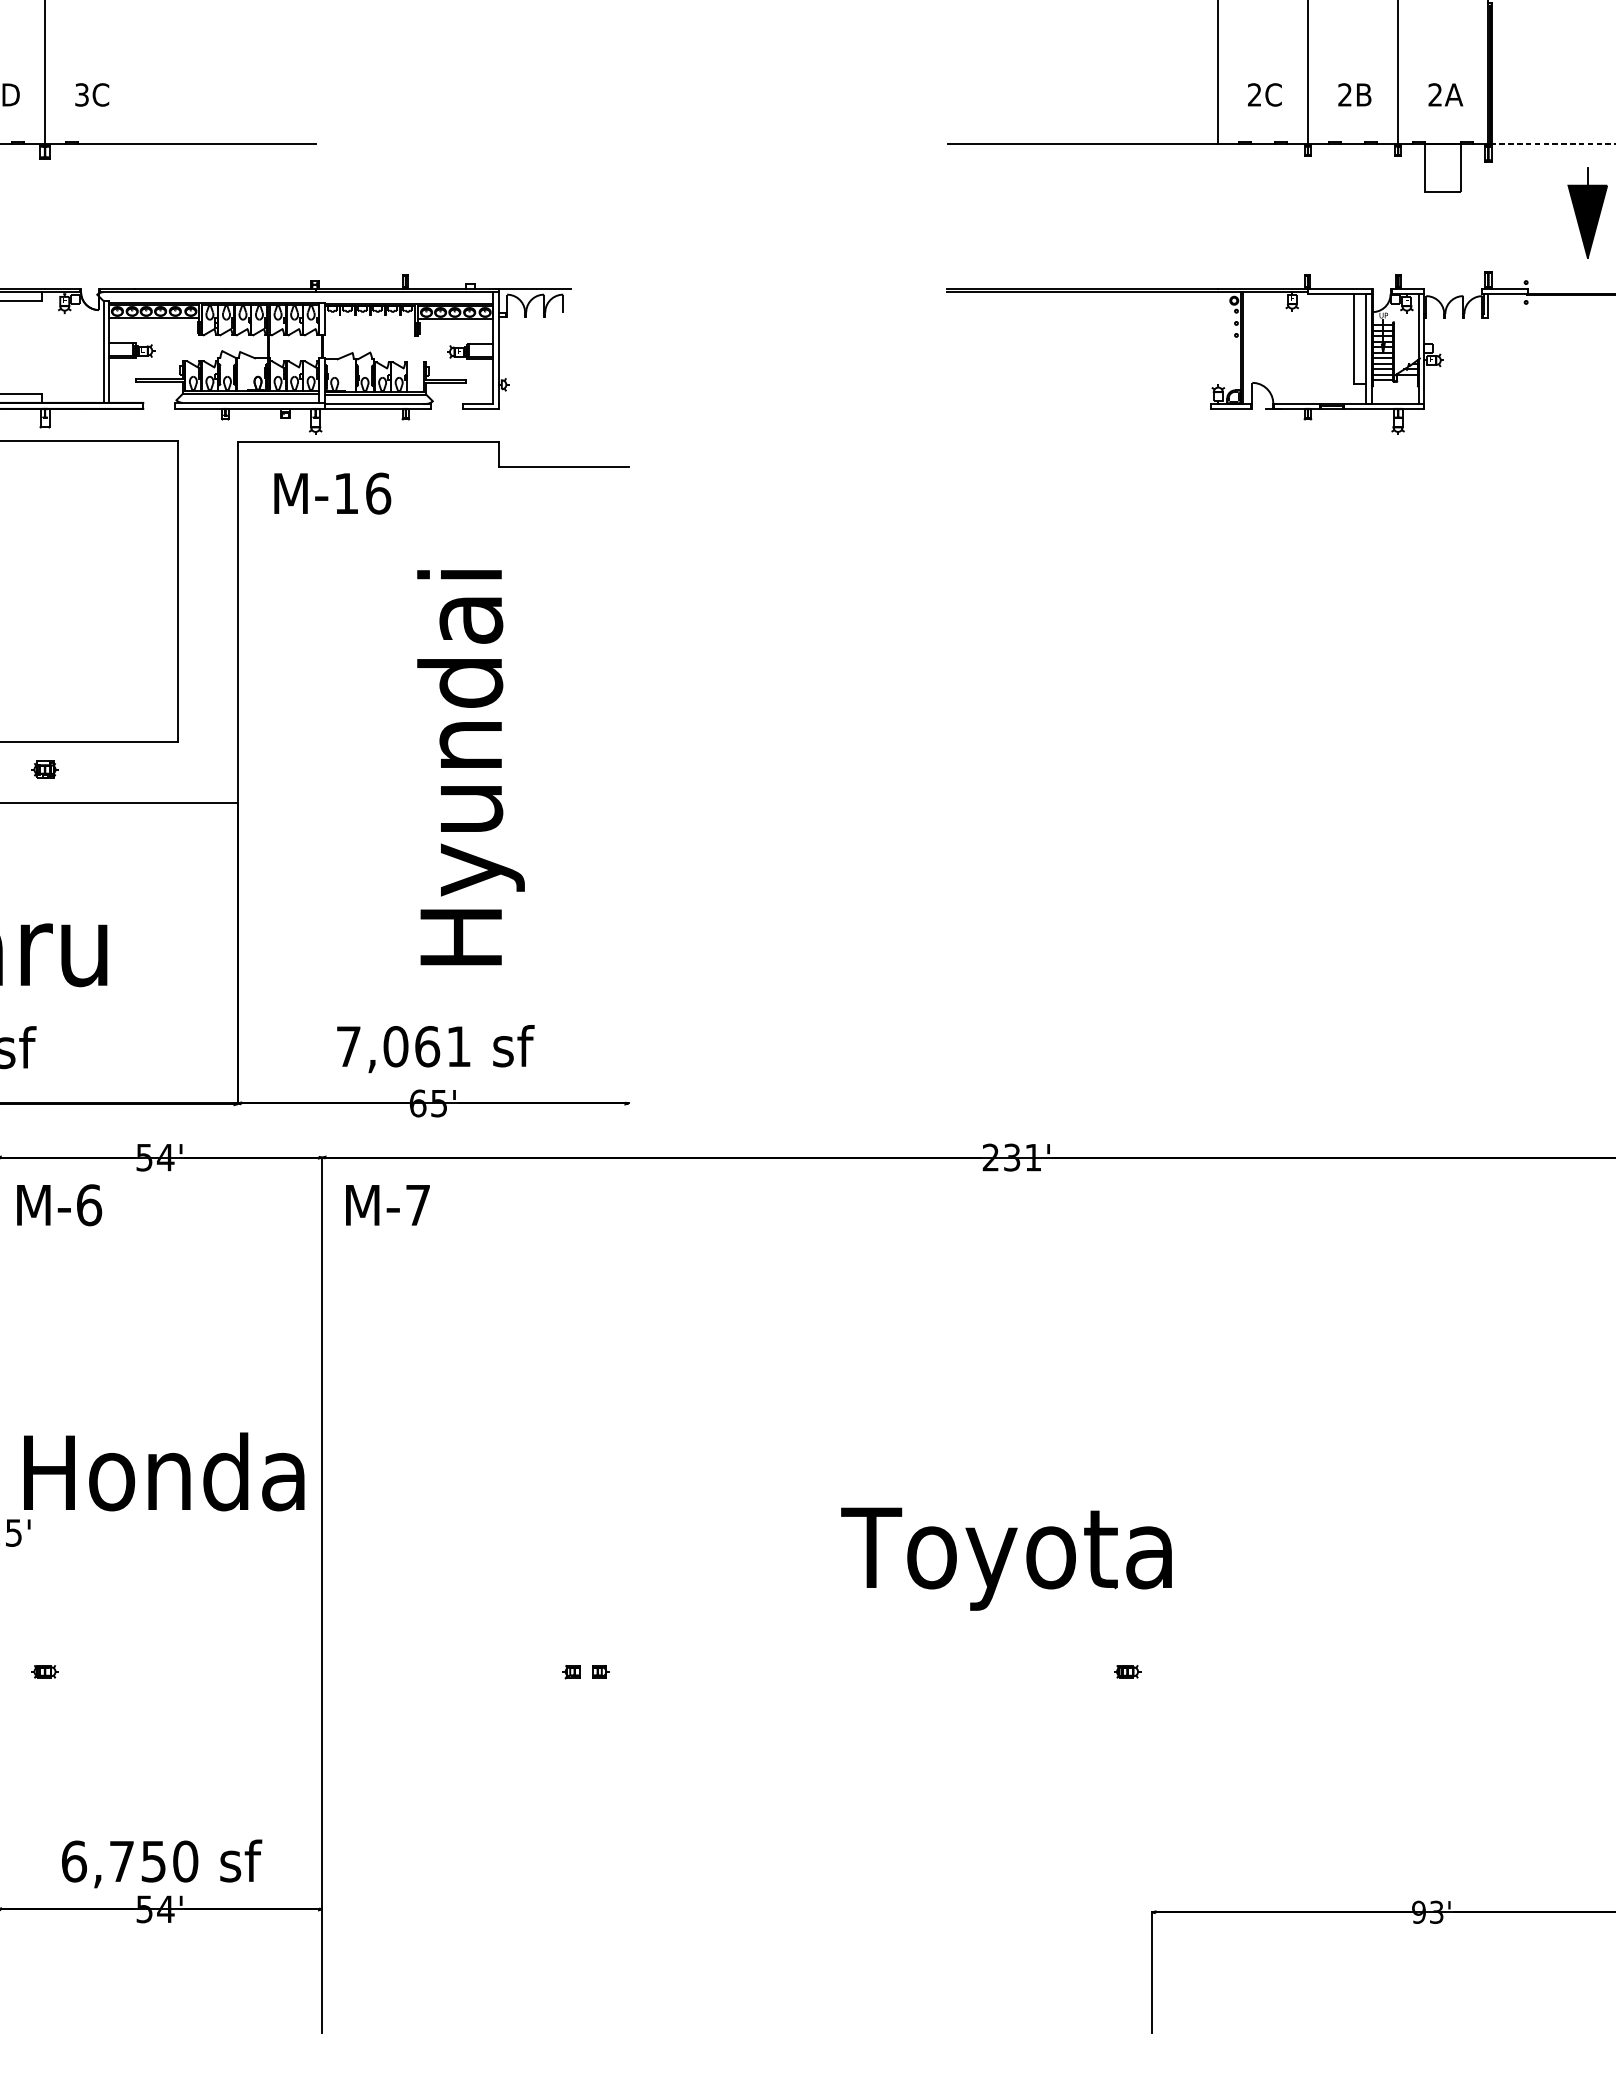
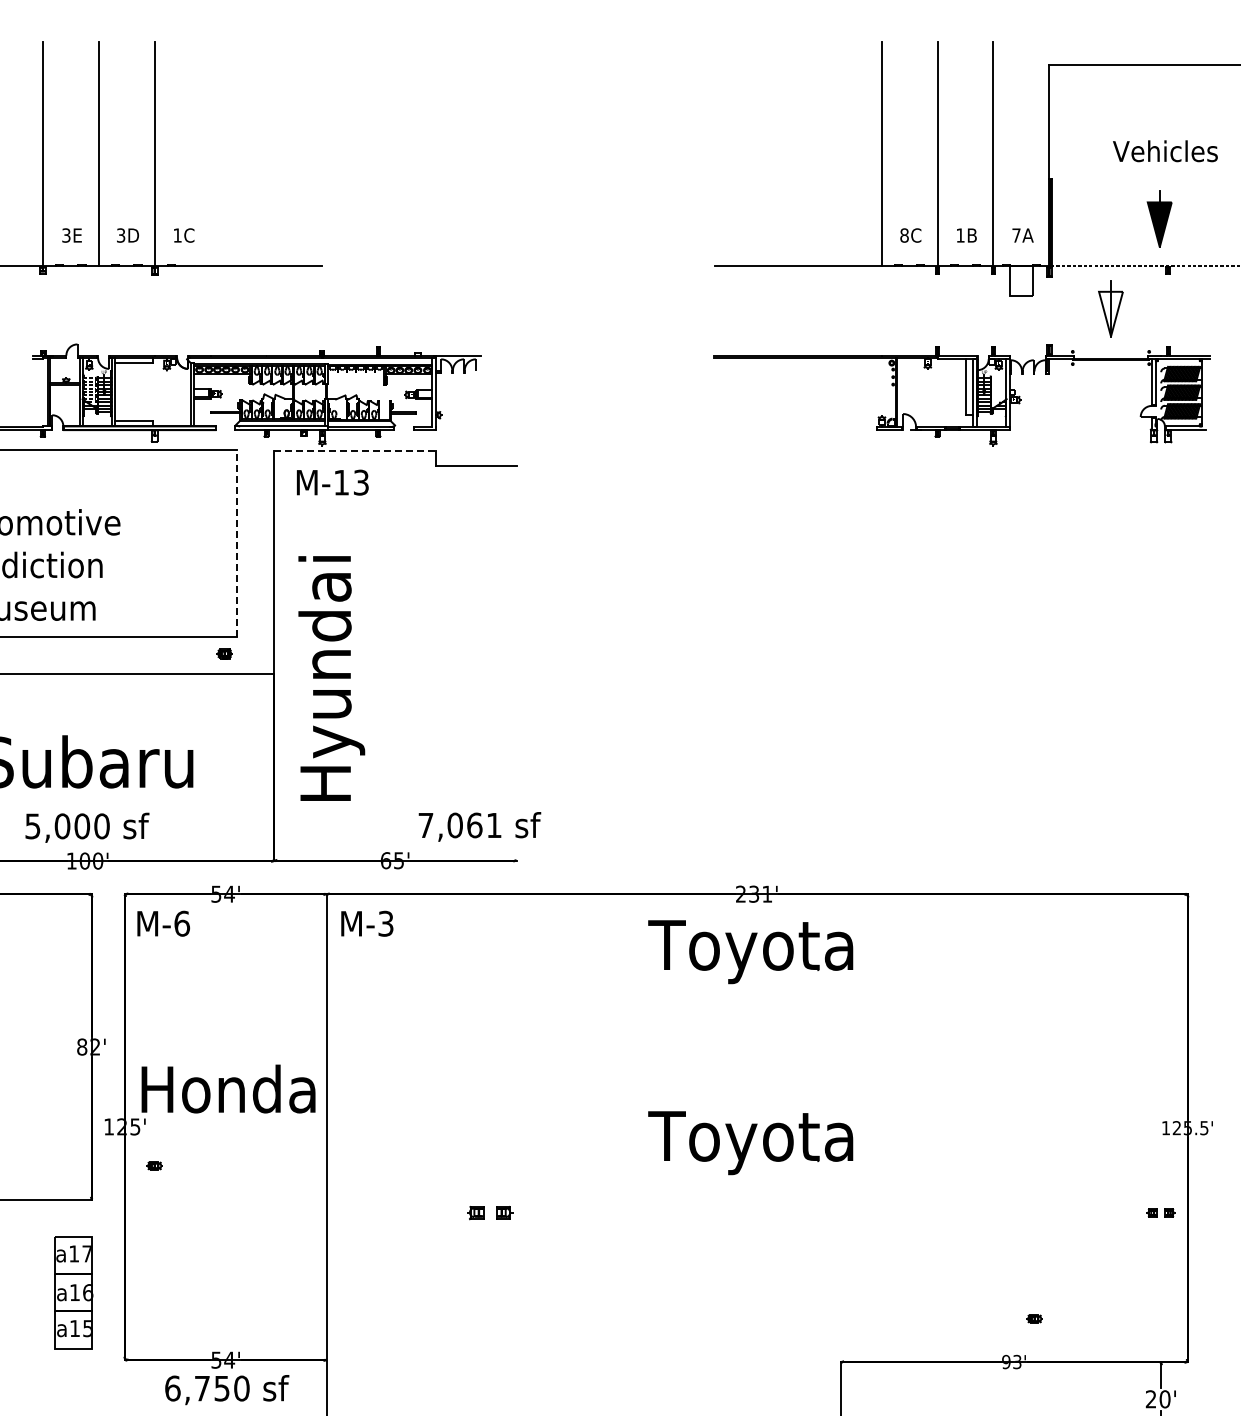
text: (81, 94) -> (177, 235), 3C -> 1C
text: (1254, 94) -> (904, 235), 2C -> 8C
text: (1345, 94) -> (960, 235), 2B -> 1B
text: (1435, 94) -> (1016, 235), 2A -> 7A
fill: (1588, 220) -> (1111, 313), removed
line: (368, 441) -> (355, 450), solid -> dashed
text: (378, 493) -> (361, 482), M-16 -> M-13
line: (176, 590) -> (236, 542), solid -> dashed
text: (470, 767) -> (331, 678), moved
part: (44, 769) -> (224, 653), moved
text: (435, 1048) -> (479, 826), moved
text: (417, 1204) -> (385, 923), M-7 -> M-3
part: (1006, 1251) -> (750, 952), added
part: (44, 1671) -> (154, 1165), moved
part: (1127, 1671) -> (1034, 1318), moved
part: (585, 1672) -> (489, 1213), size x1.6
text: (162, 1864) -> (227, 1390), moved

